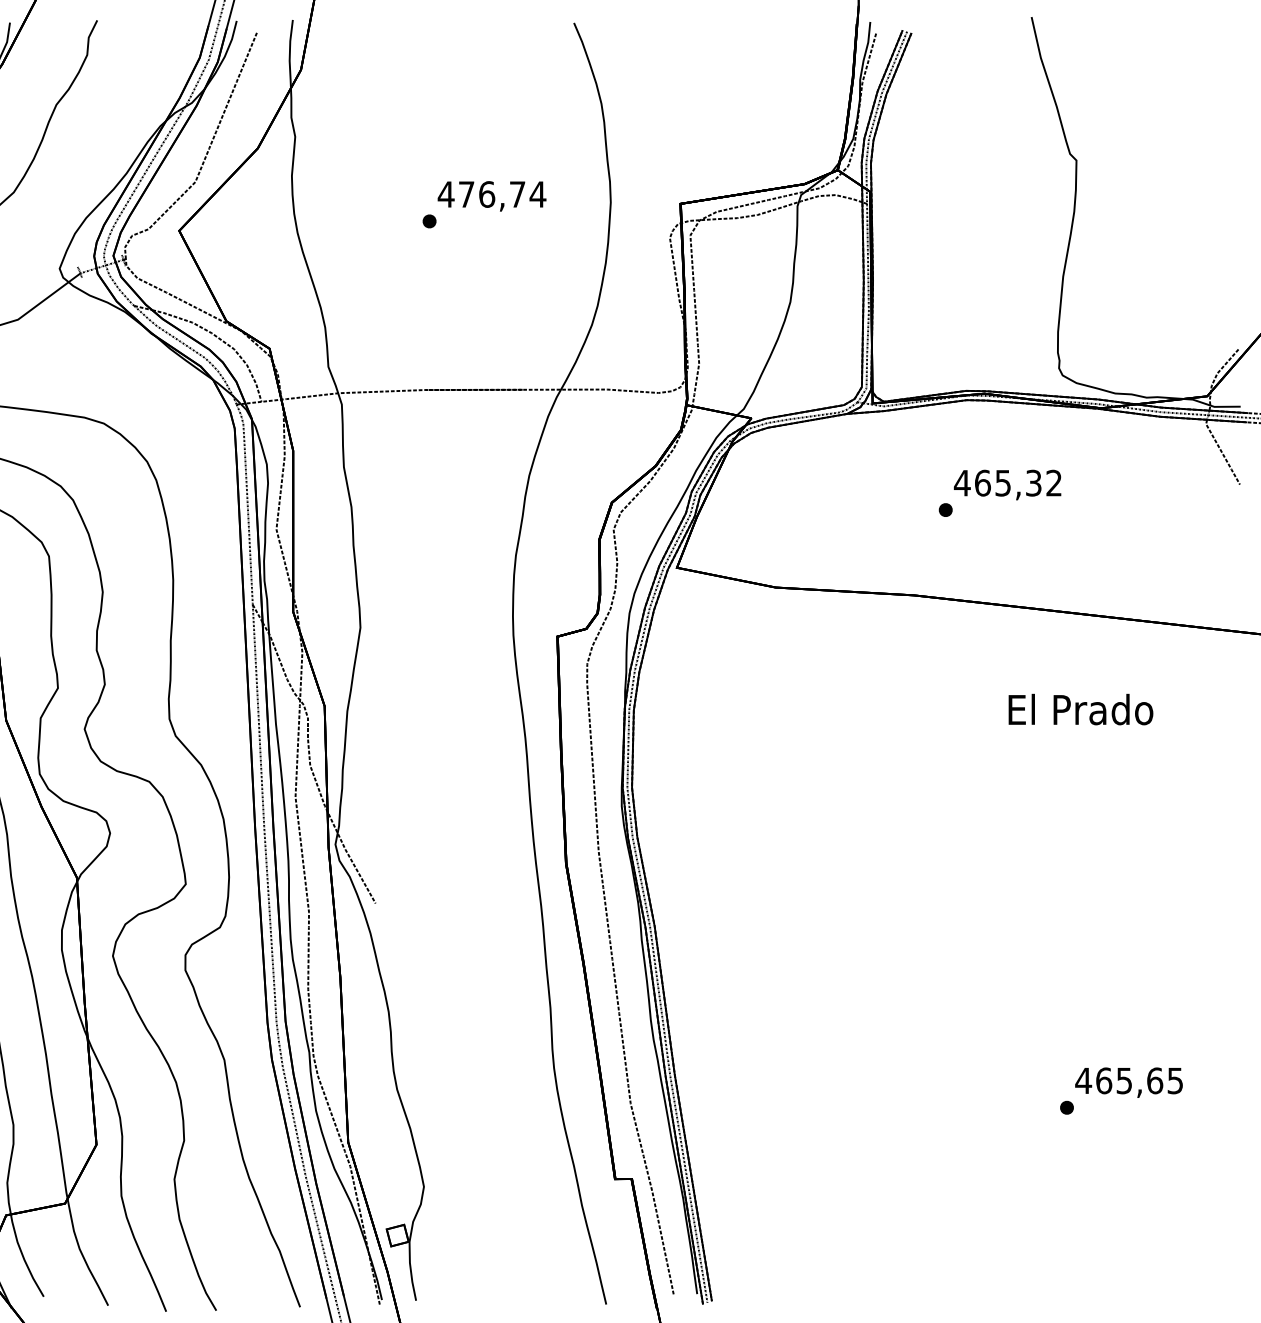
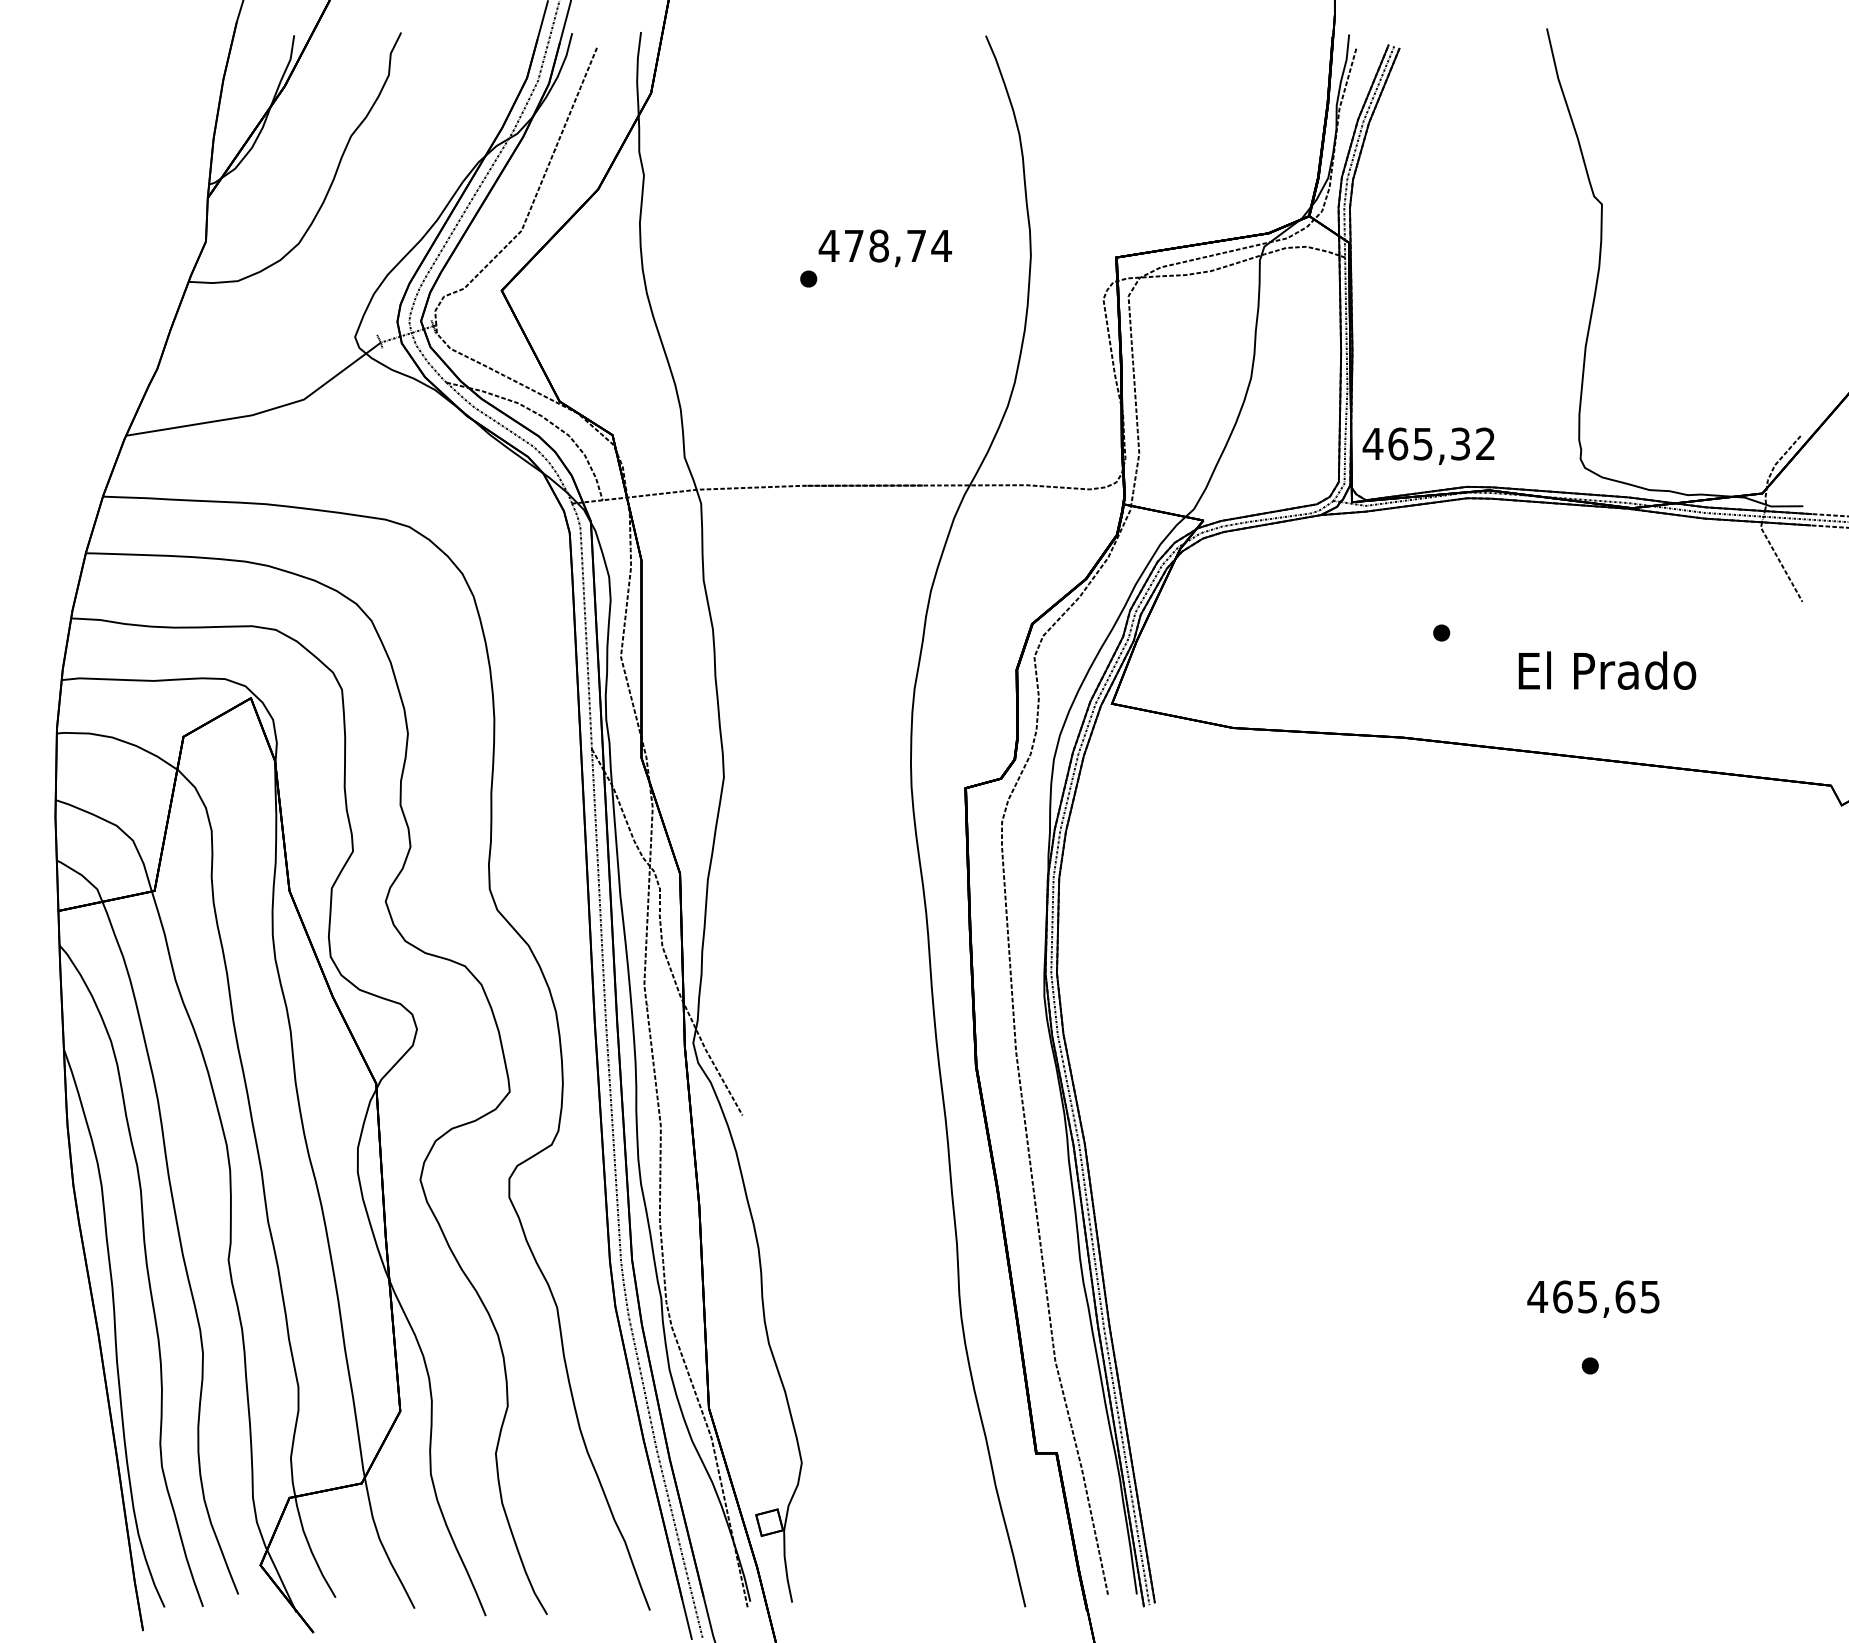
text: (487, 194) -> (879, 245), 476,74 -> 478,74
text: (1007, 484) -> (1428, 445), moved
text: (1080, 709) -> (1607, 670), moved
text: (1129, 1082) -> (1593, 1298), moved

